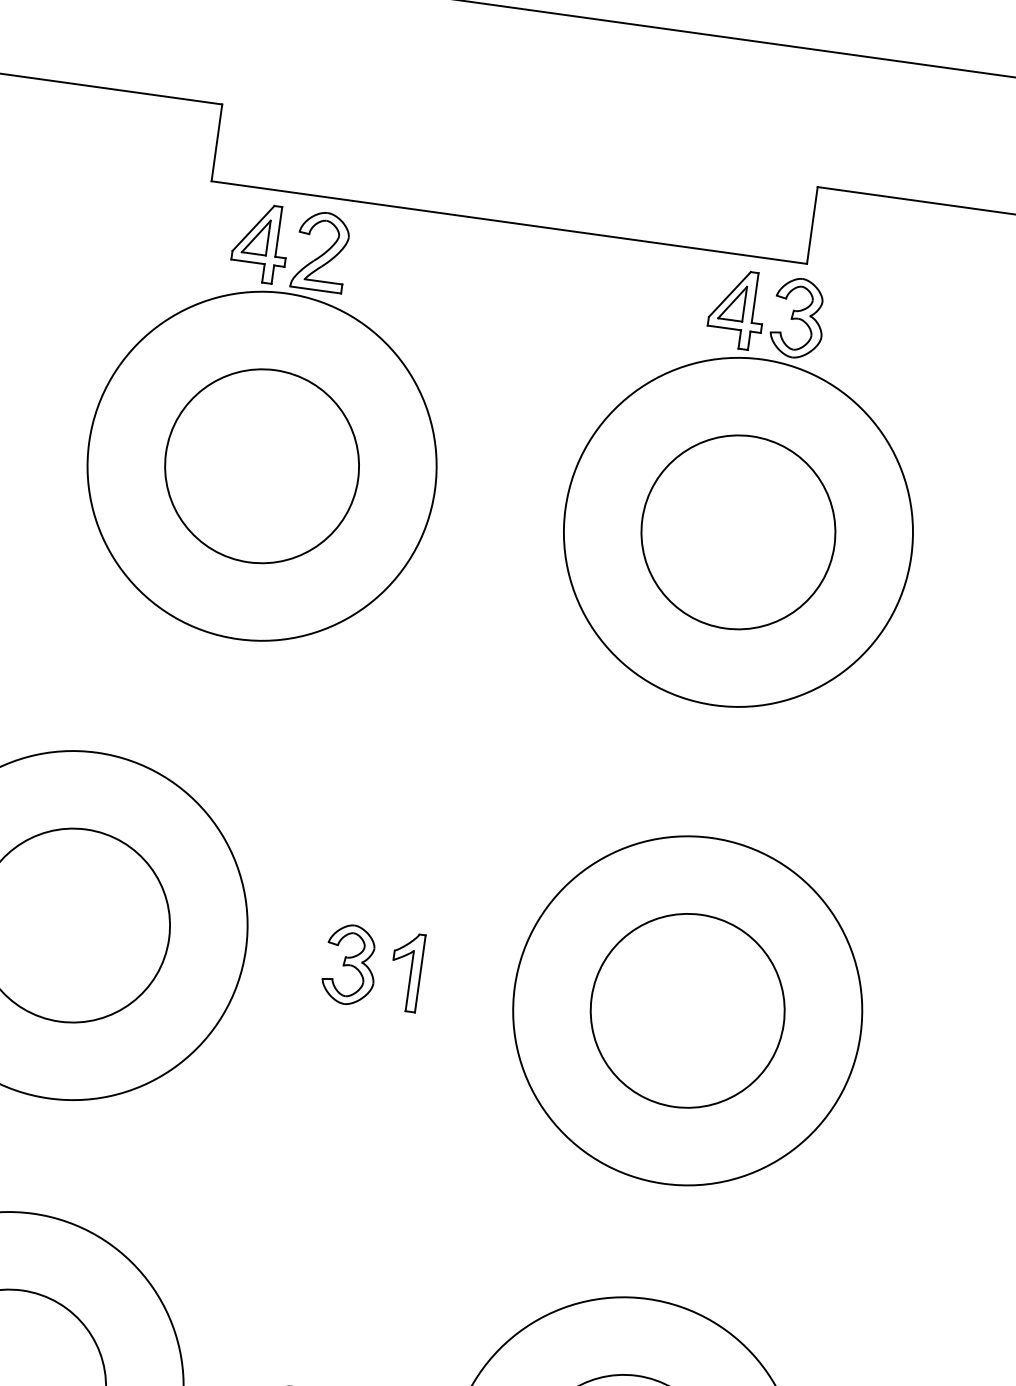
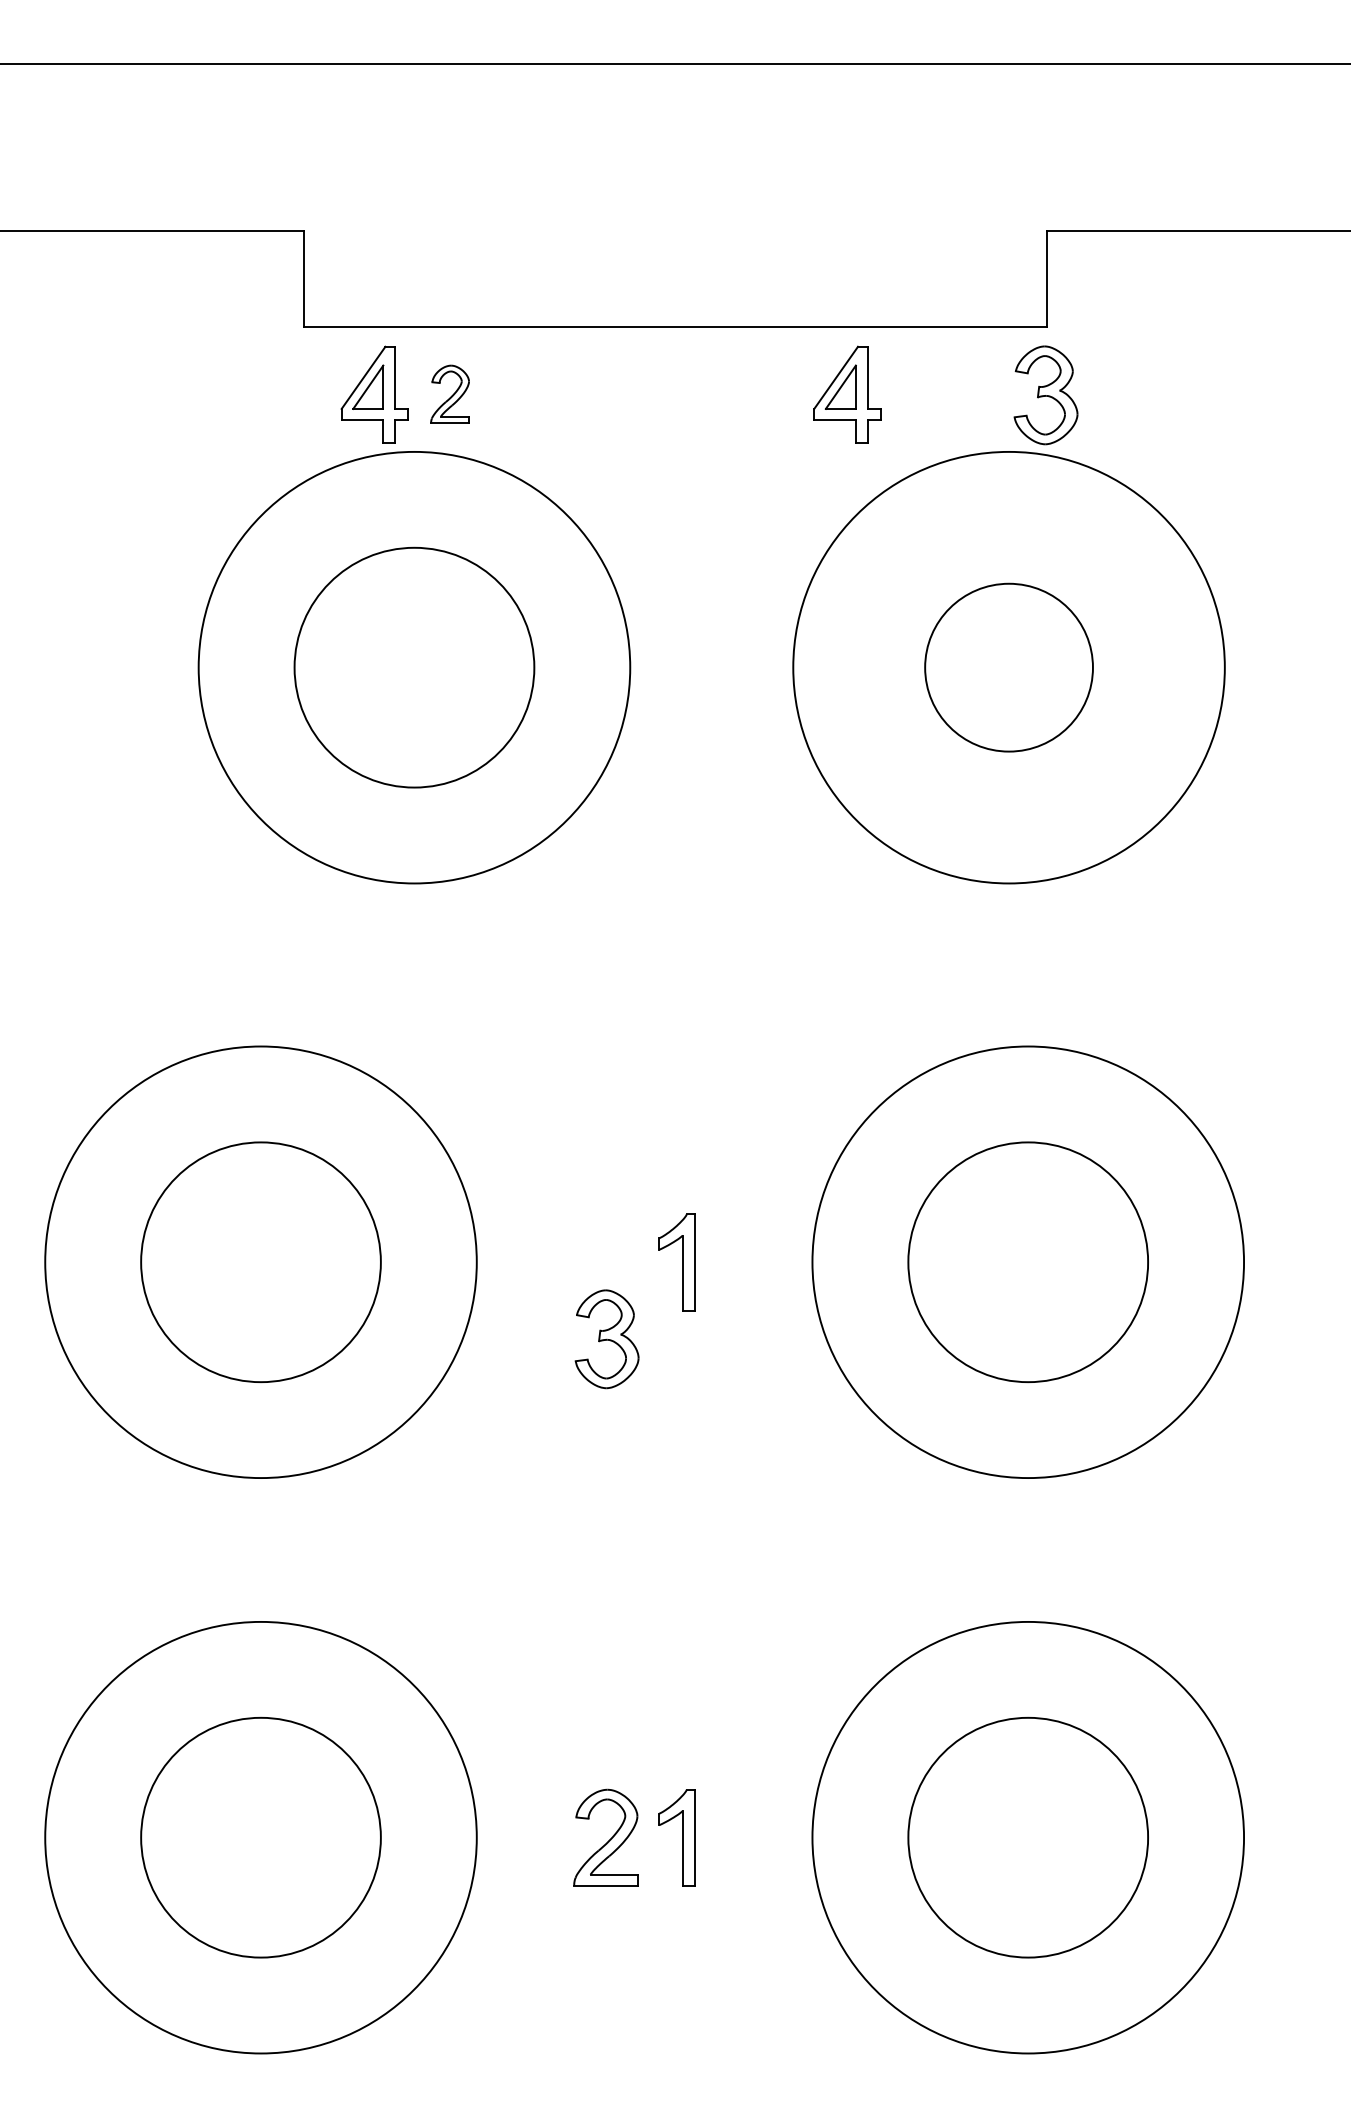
part: (320, 251) -> (449, 394), size x0.6
part: (737, 309) -> (847, 394), moved
circle: (738, 532) -> (1008, 667), size x0.7
part: (349, 964) -> (606, 1339), moved

